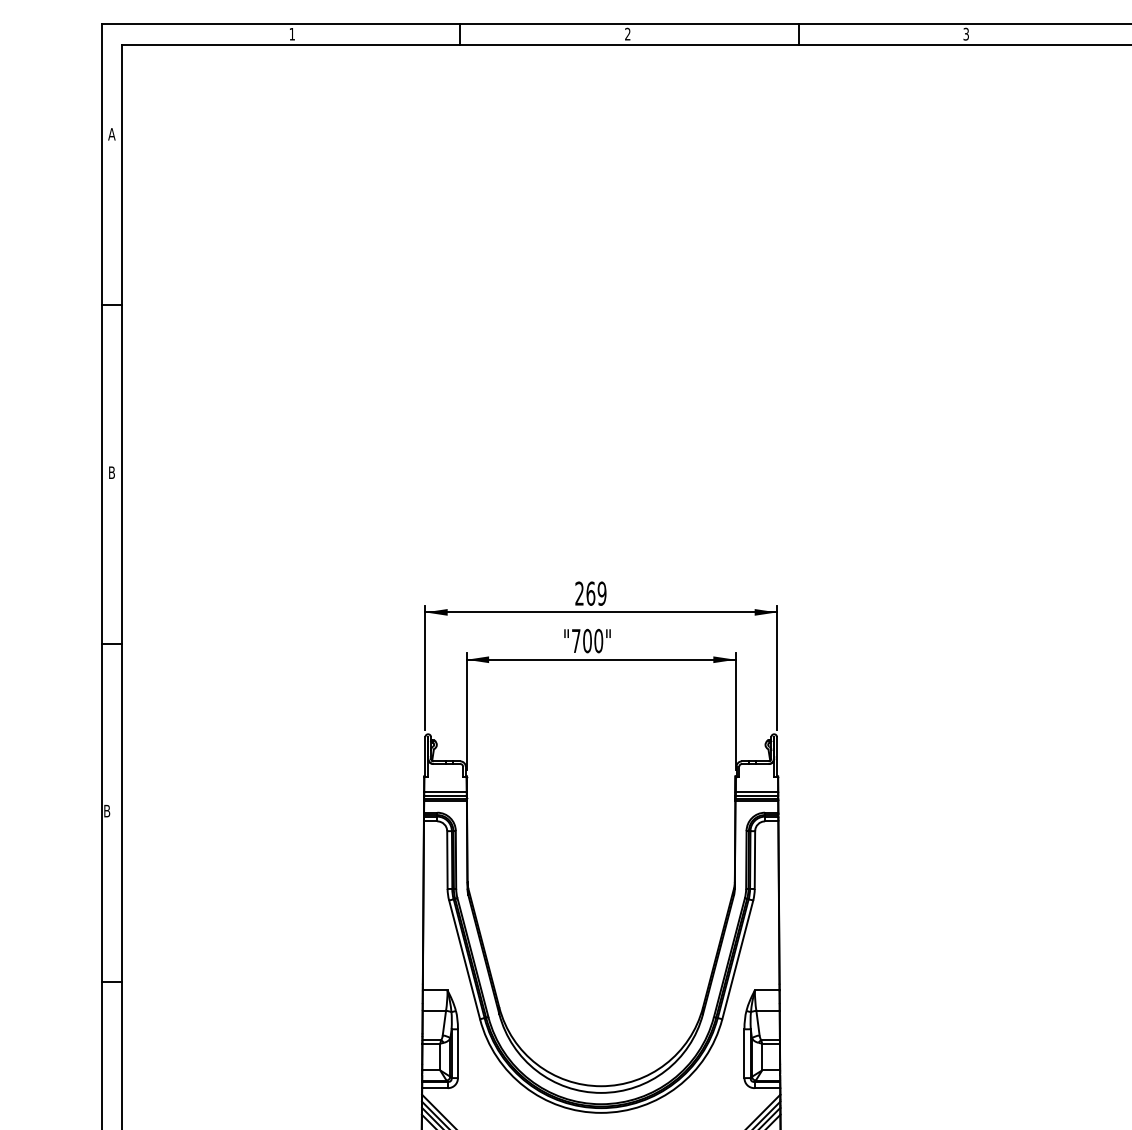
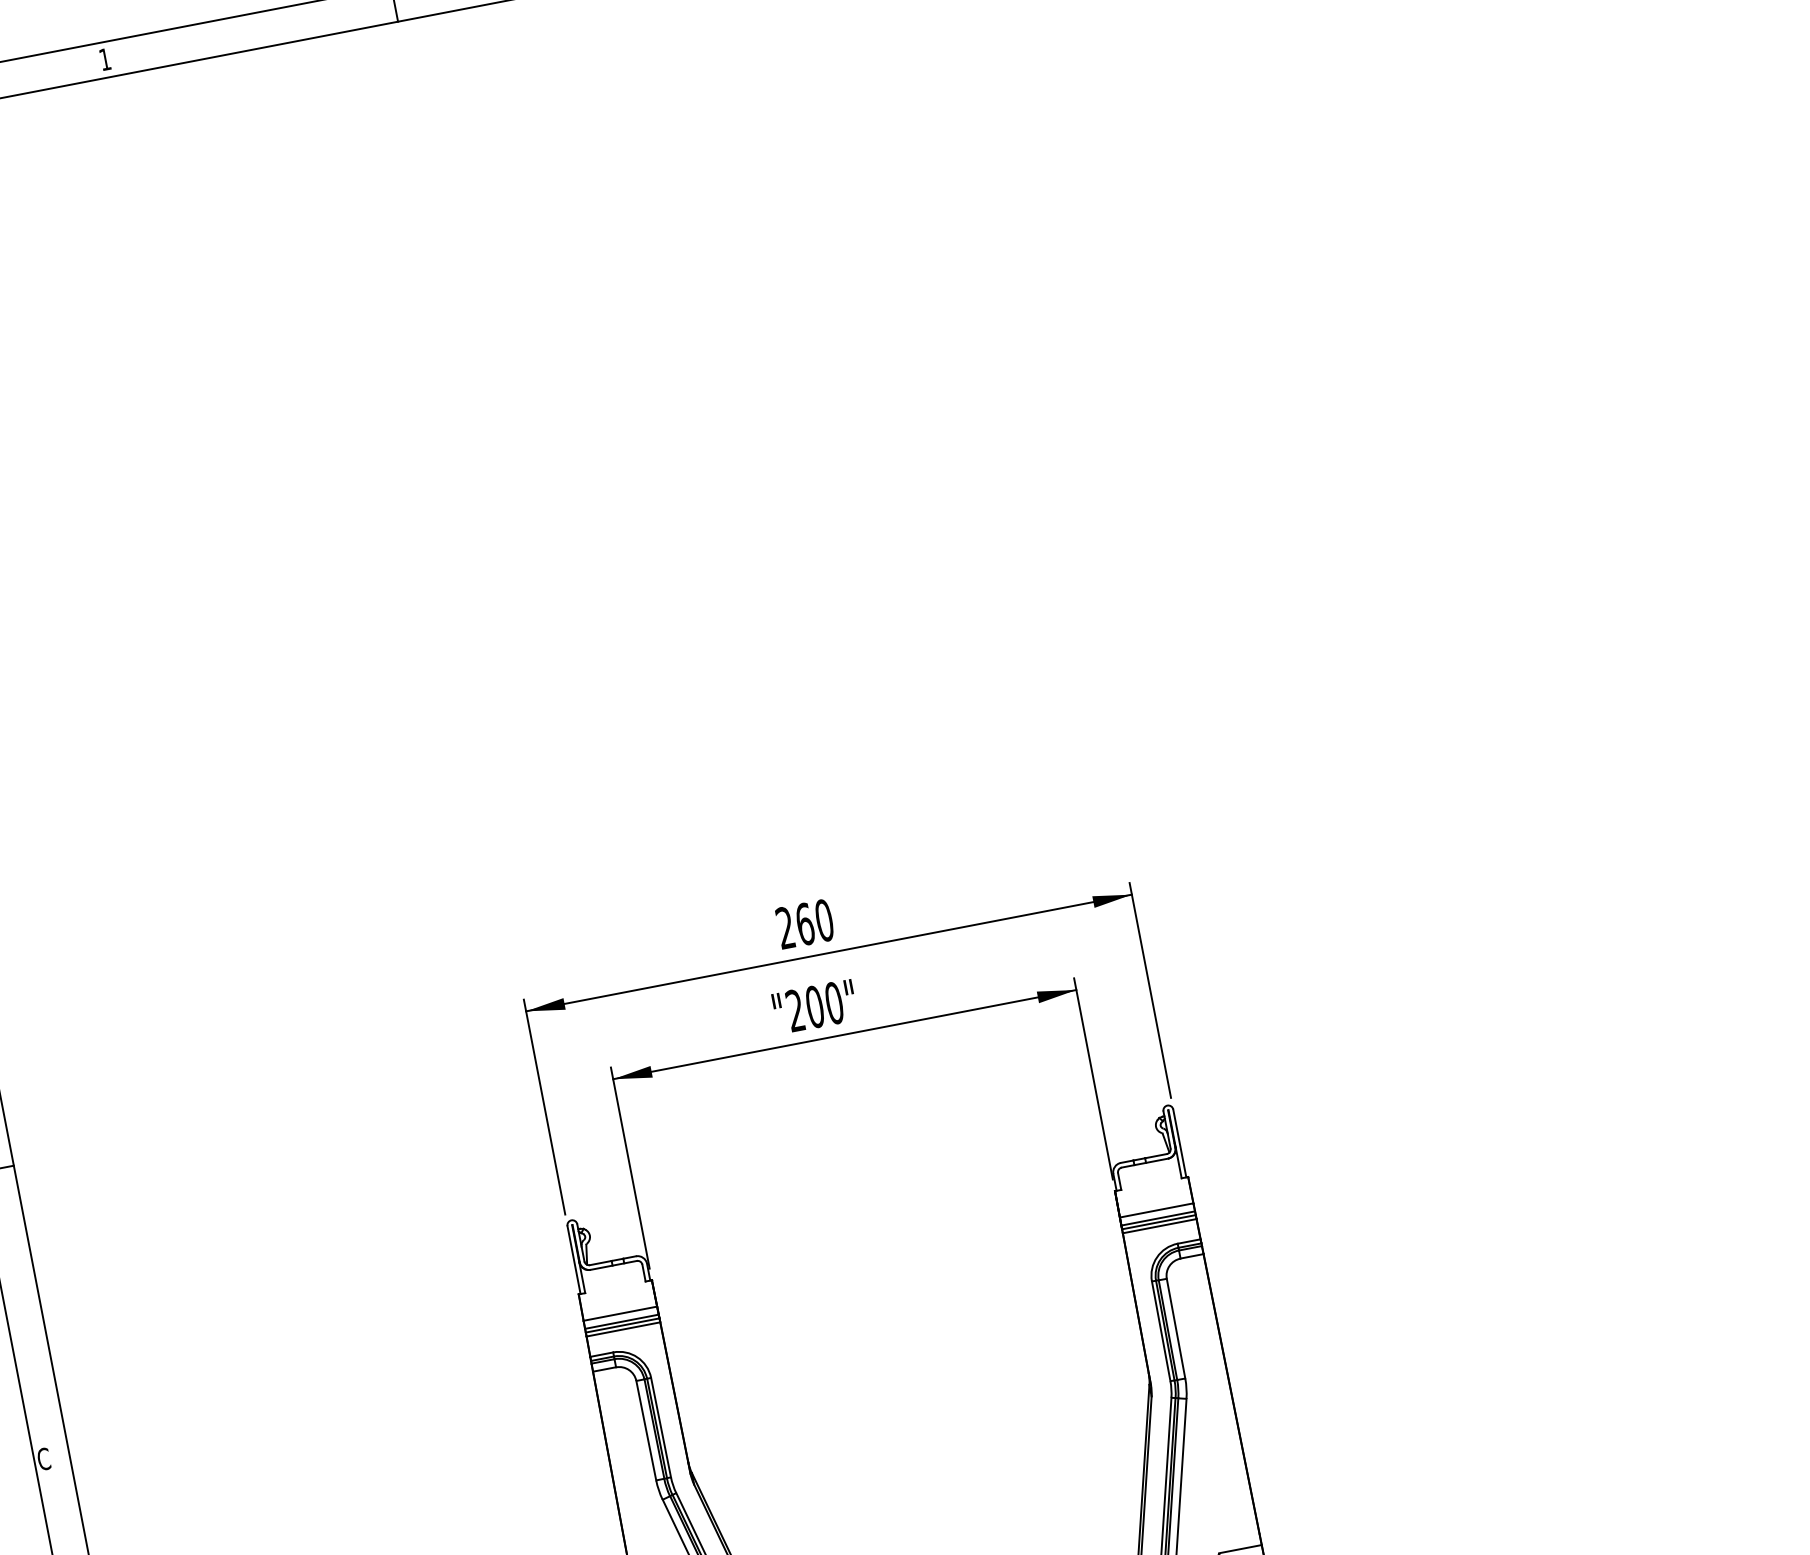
text: (601, 593) -> (823, 920), 269 -> 260
text: (576, 640) -> (795, 1009), "700" -> "200"
text: (106, 810) -> (42, 1458), B -> C

